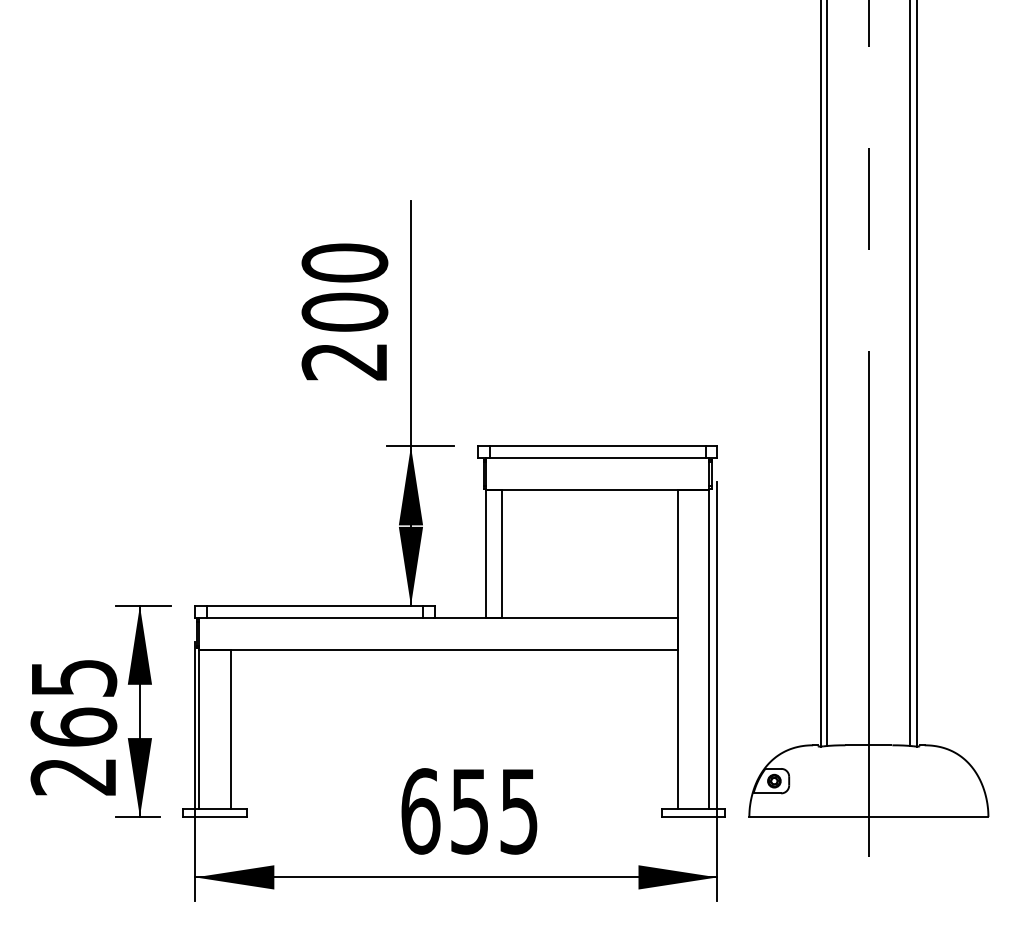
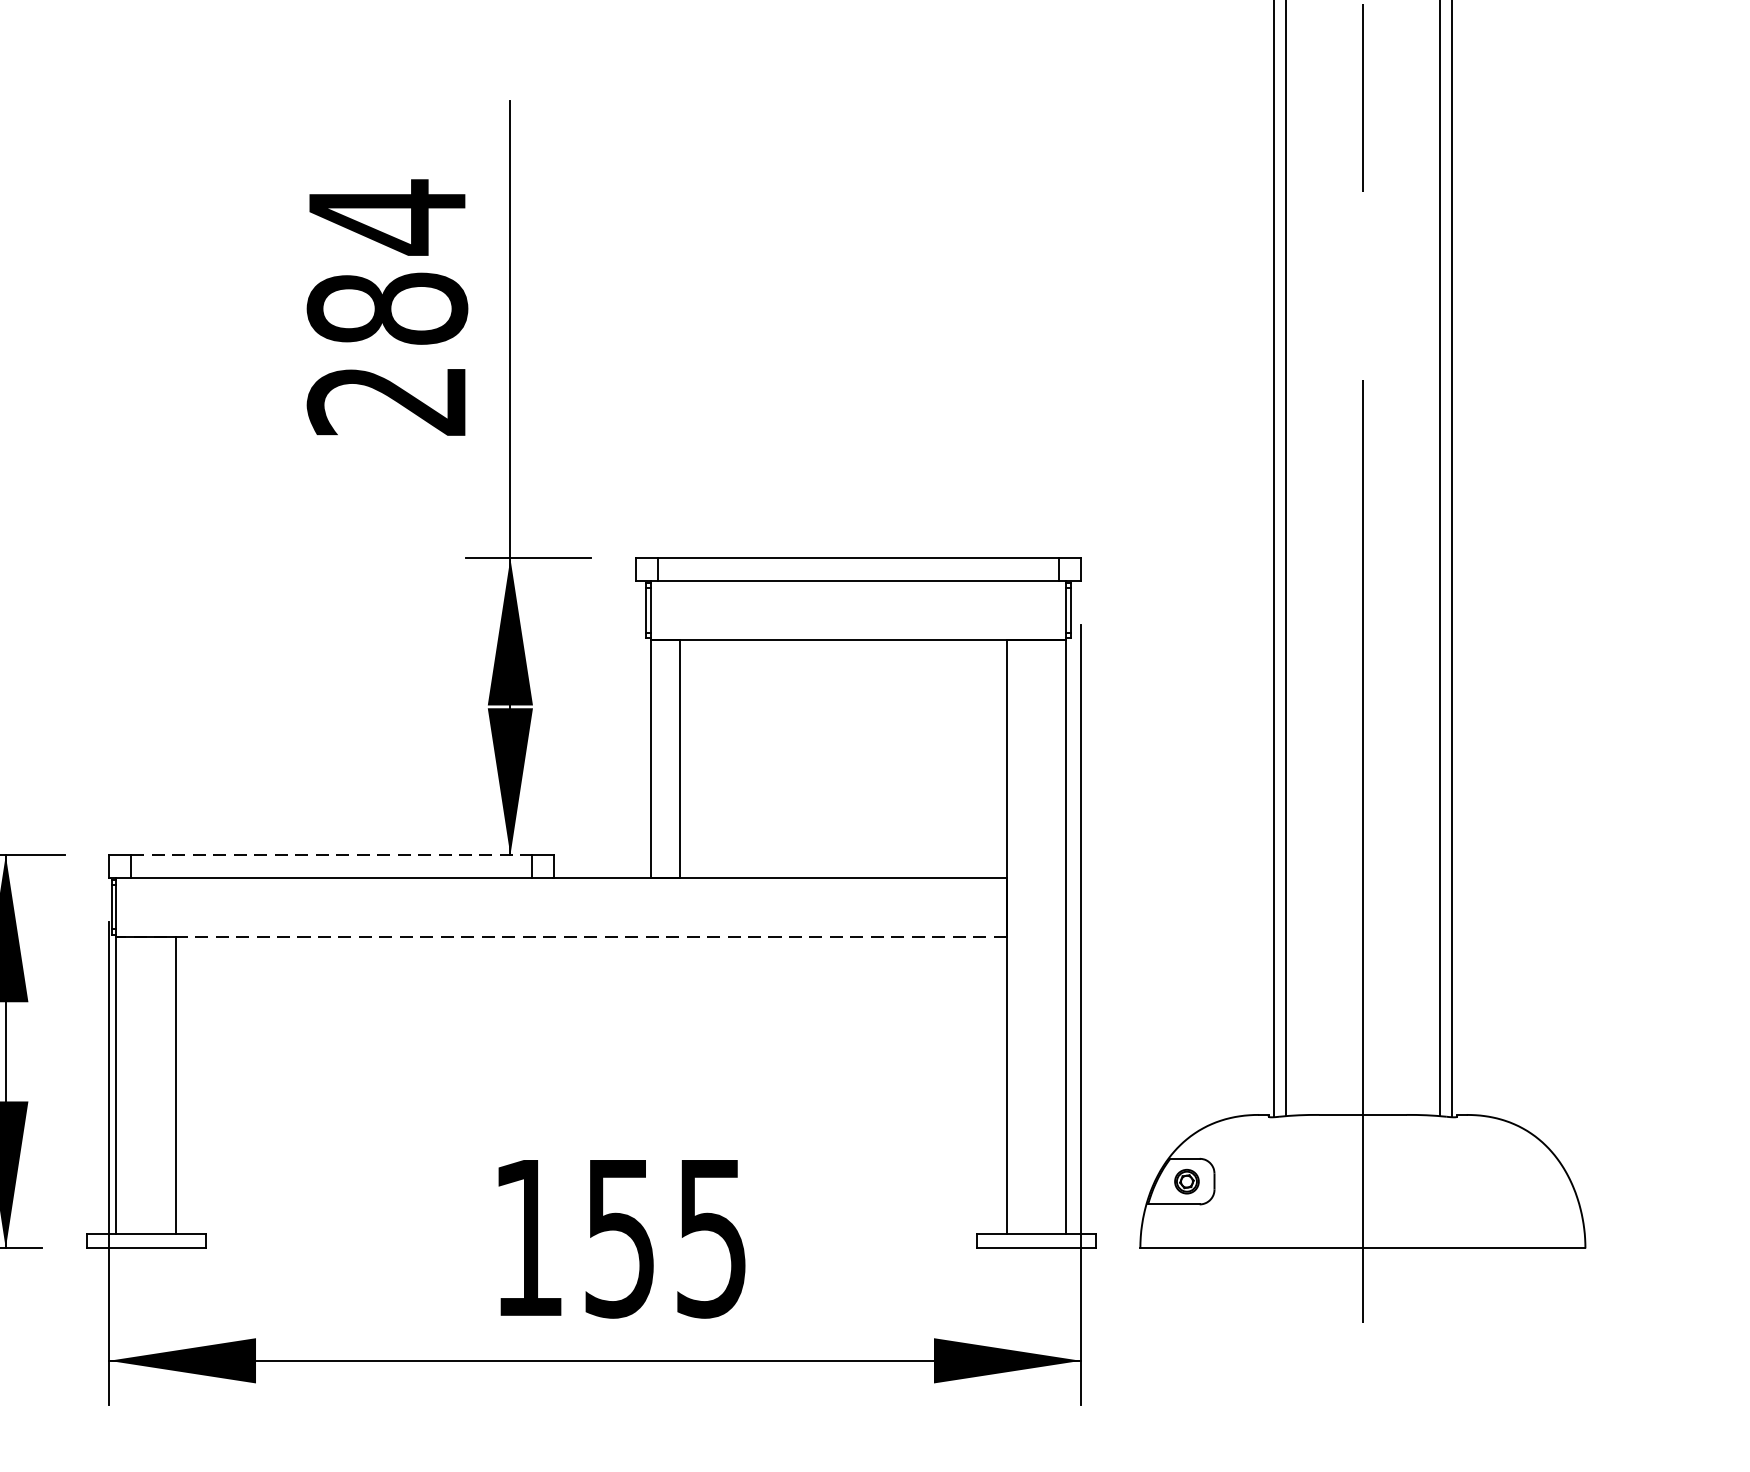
text: (344, 286) -> (386, 260), 200 -> 284
line: (314, 605) -> (330, 854), solid -> dashed
line: (437, 649) -> (559, 936), solid -> dashed
text: (420, 811) -> (528, 1238), 655 -> 155

